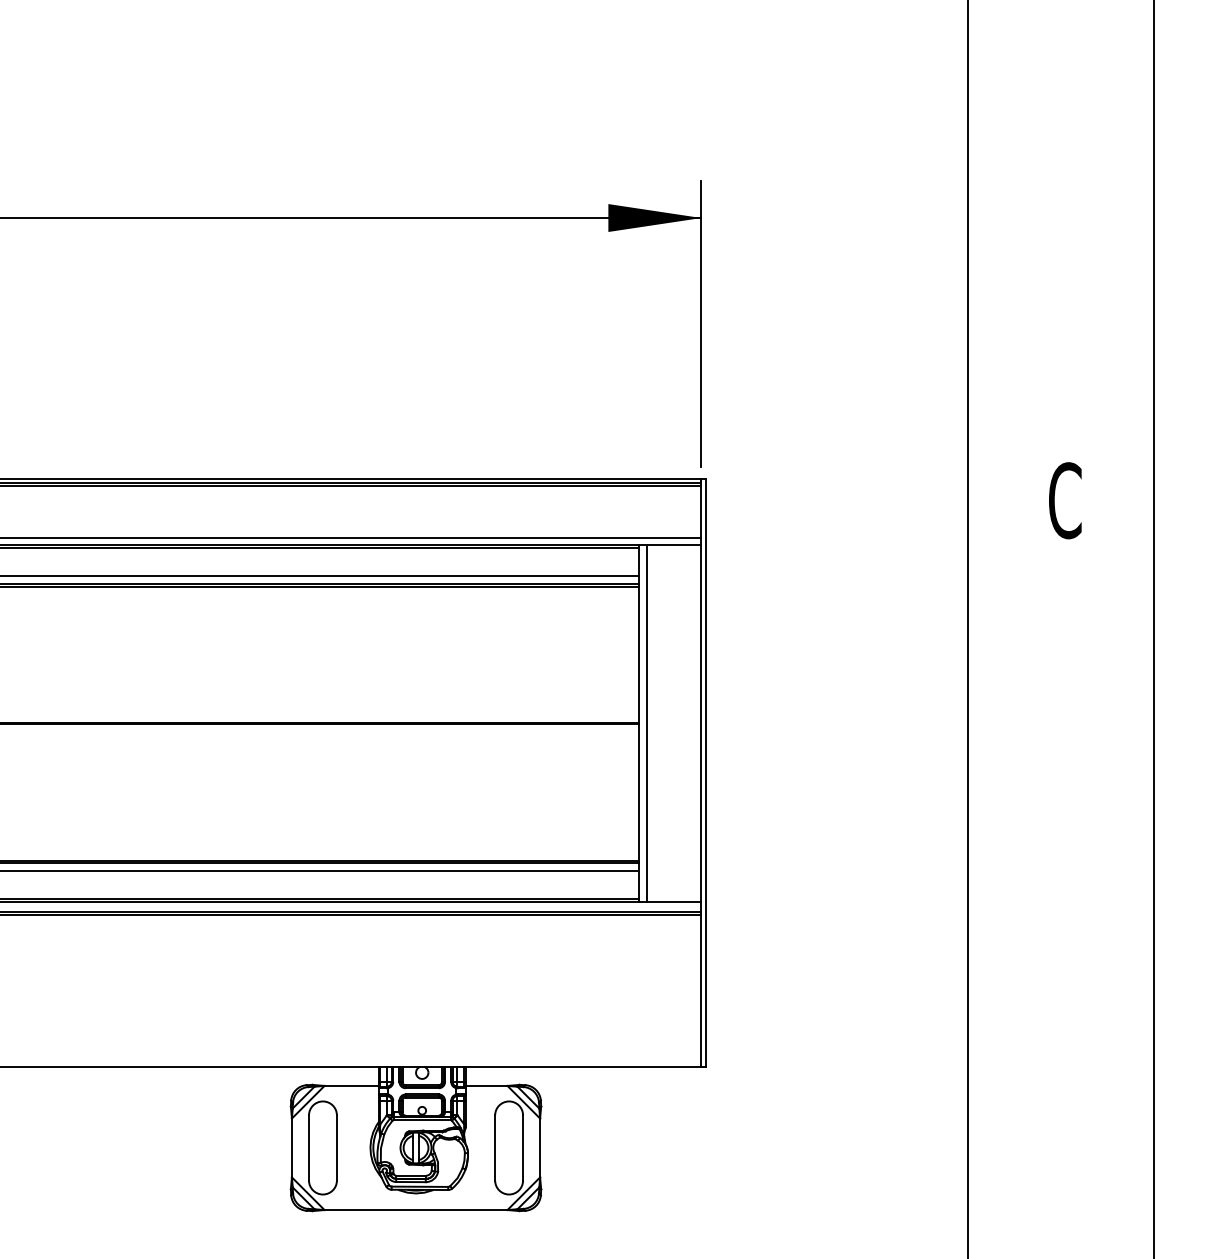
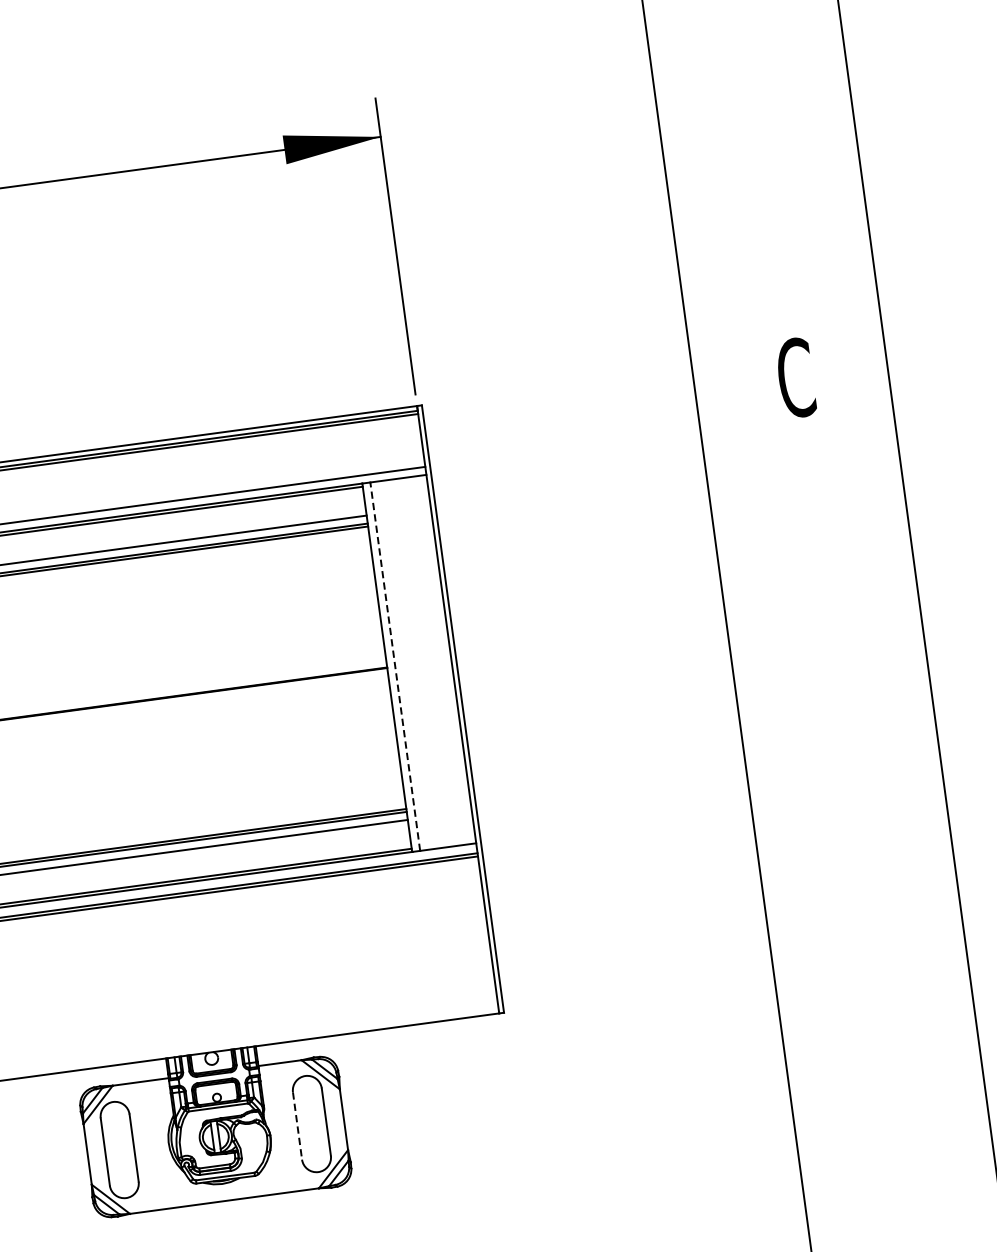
line: (647, 723) -> (395, 666), solid -> dashed
line: (495, 1147) -> (297, 1125), solid -> dashed

